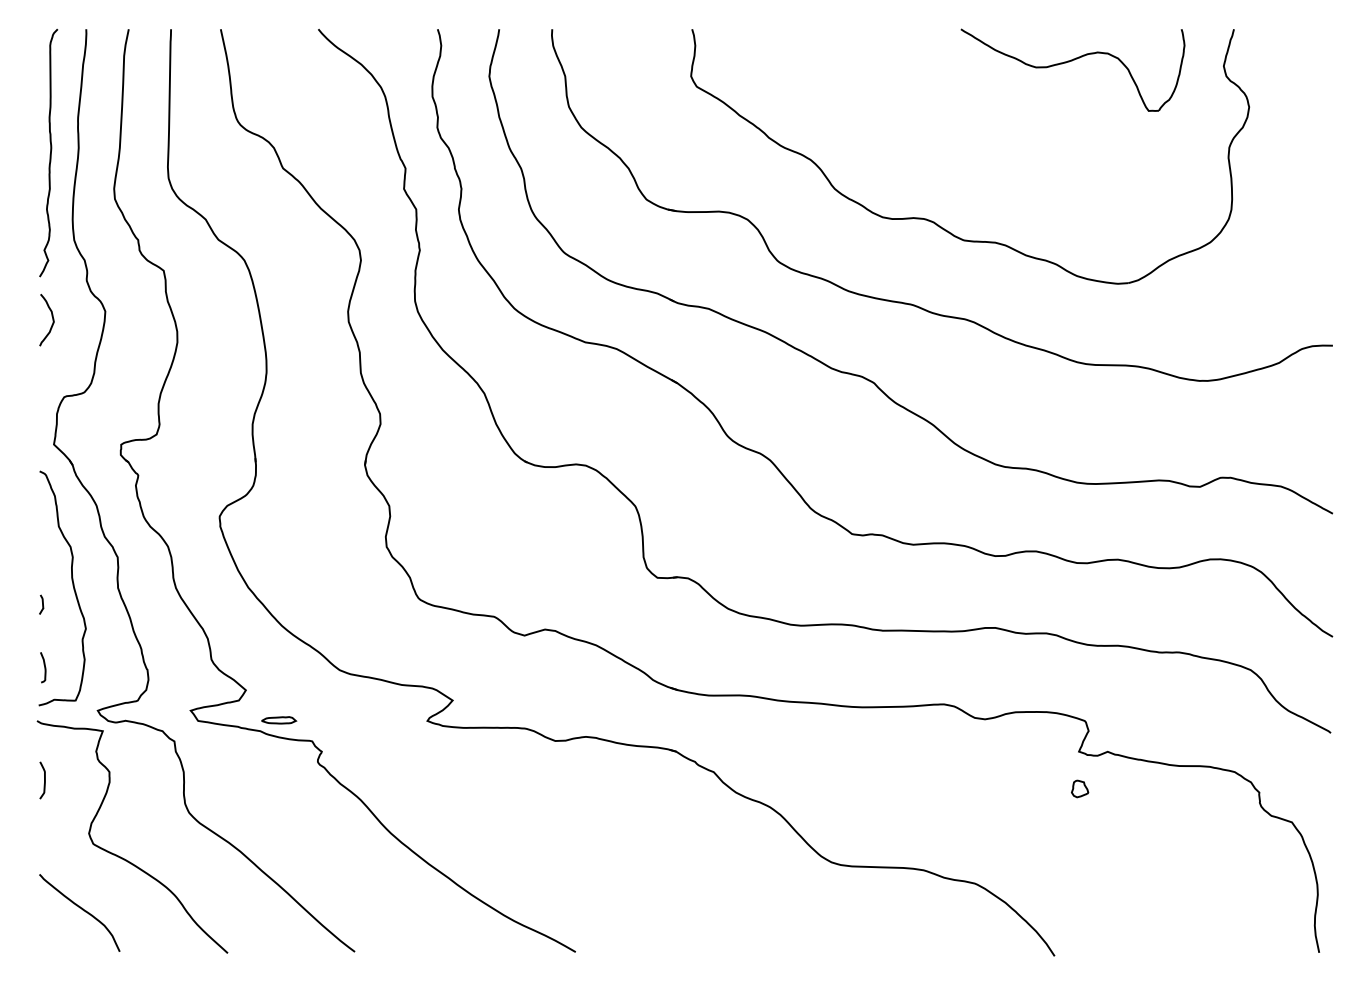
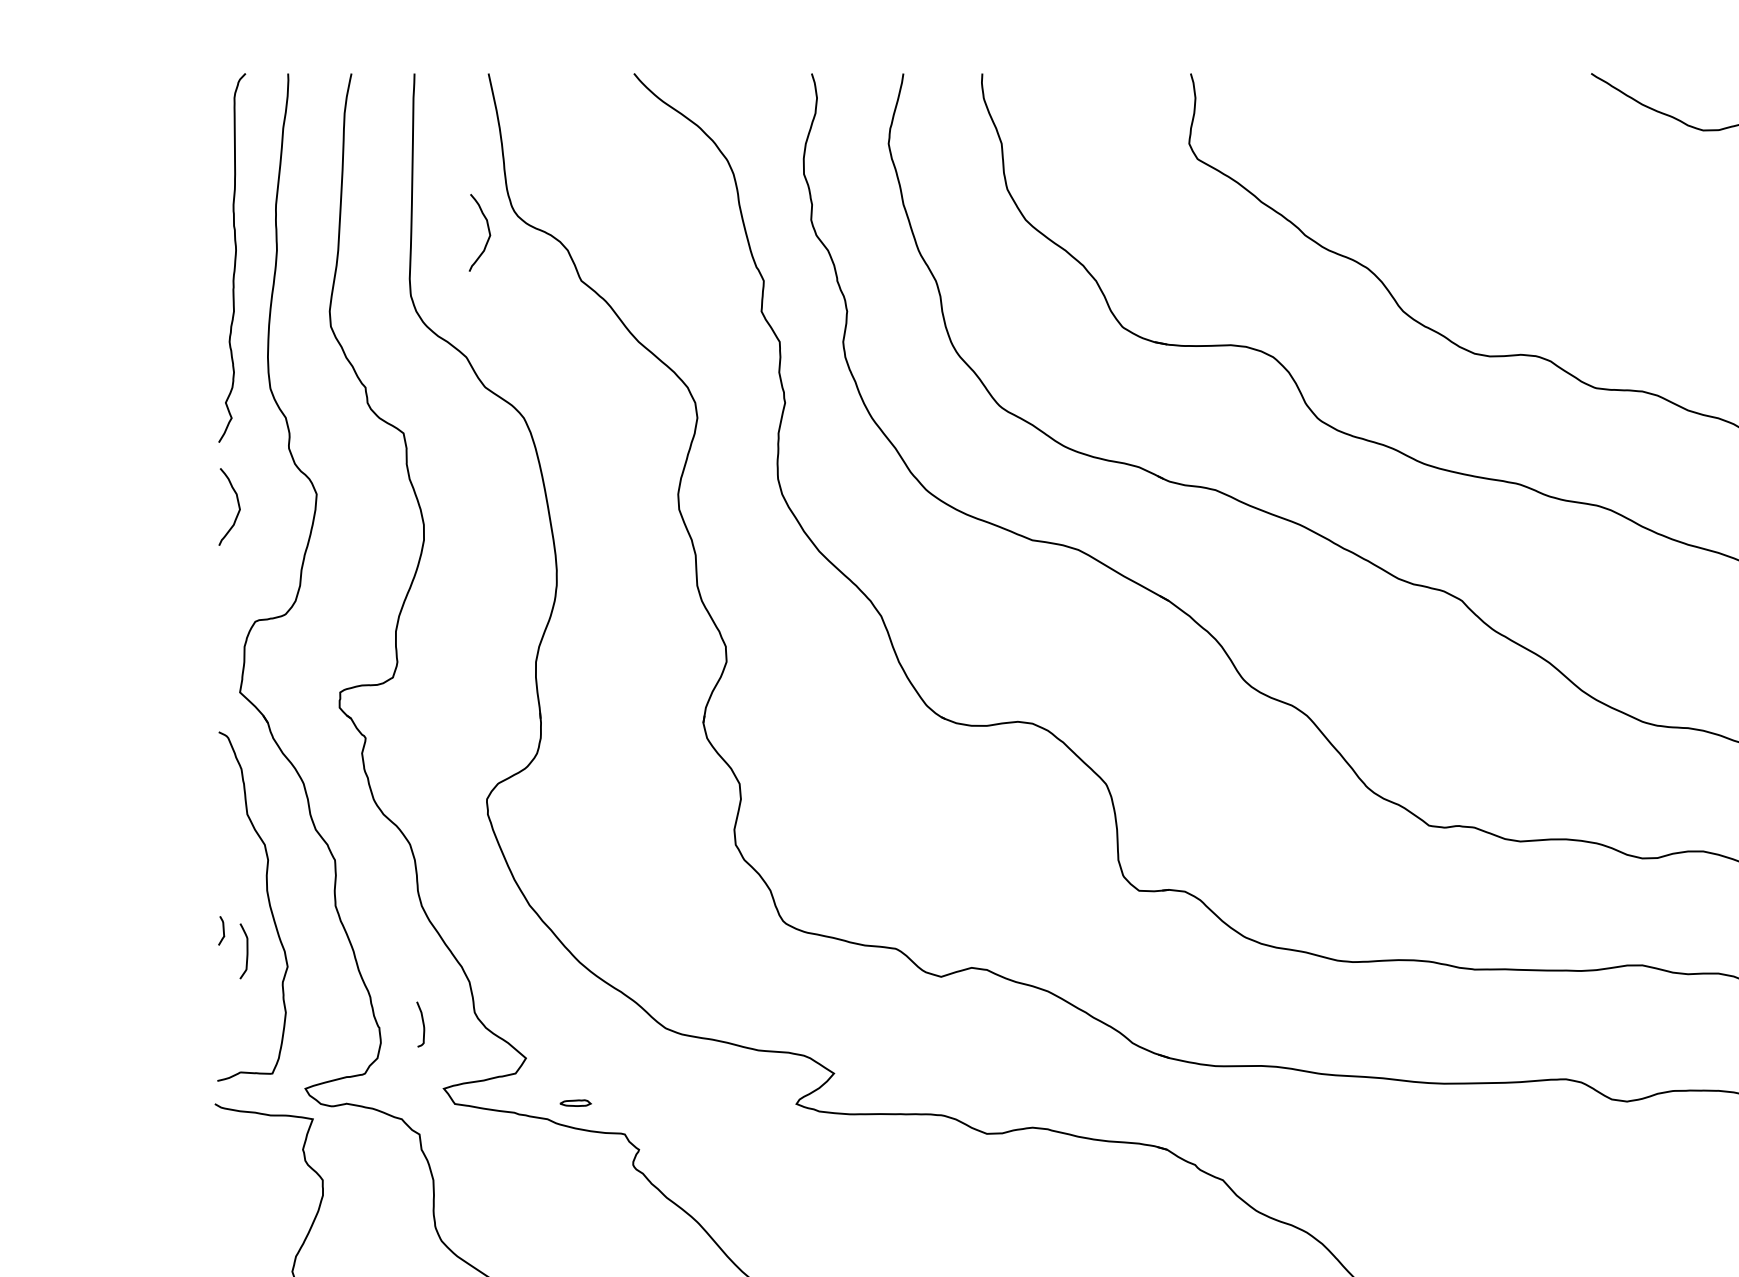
curve: (220, 136) -> (488, 233), added
curve: (44, 667) -> (422, 1024), moved
part: (279, 720) -> (576, 1103), size x0.6
curve: (44, 780) -> (246, 951), moved

